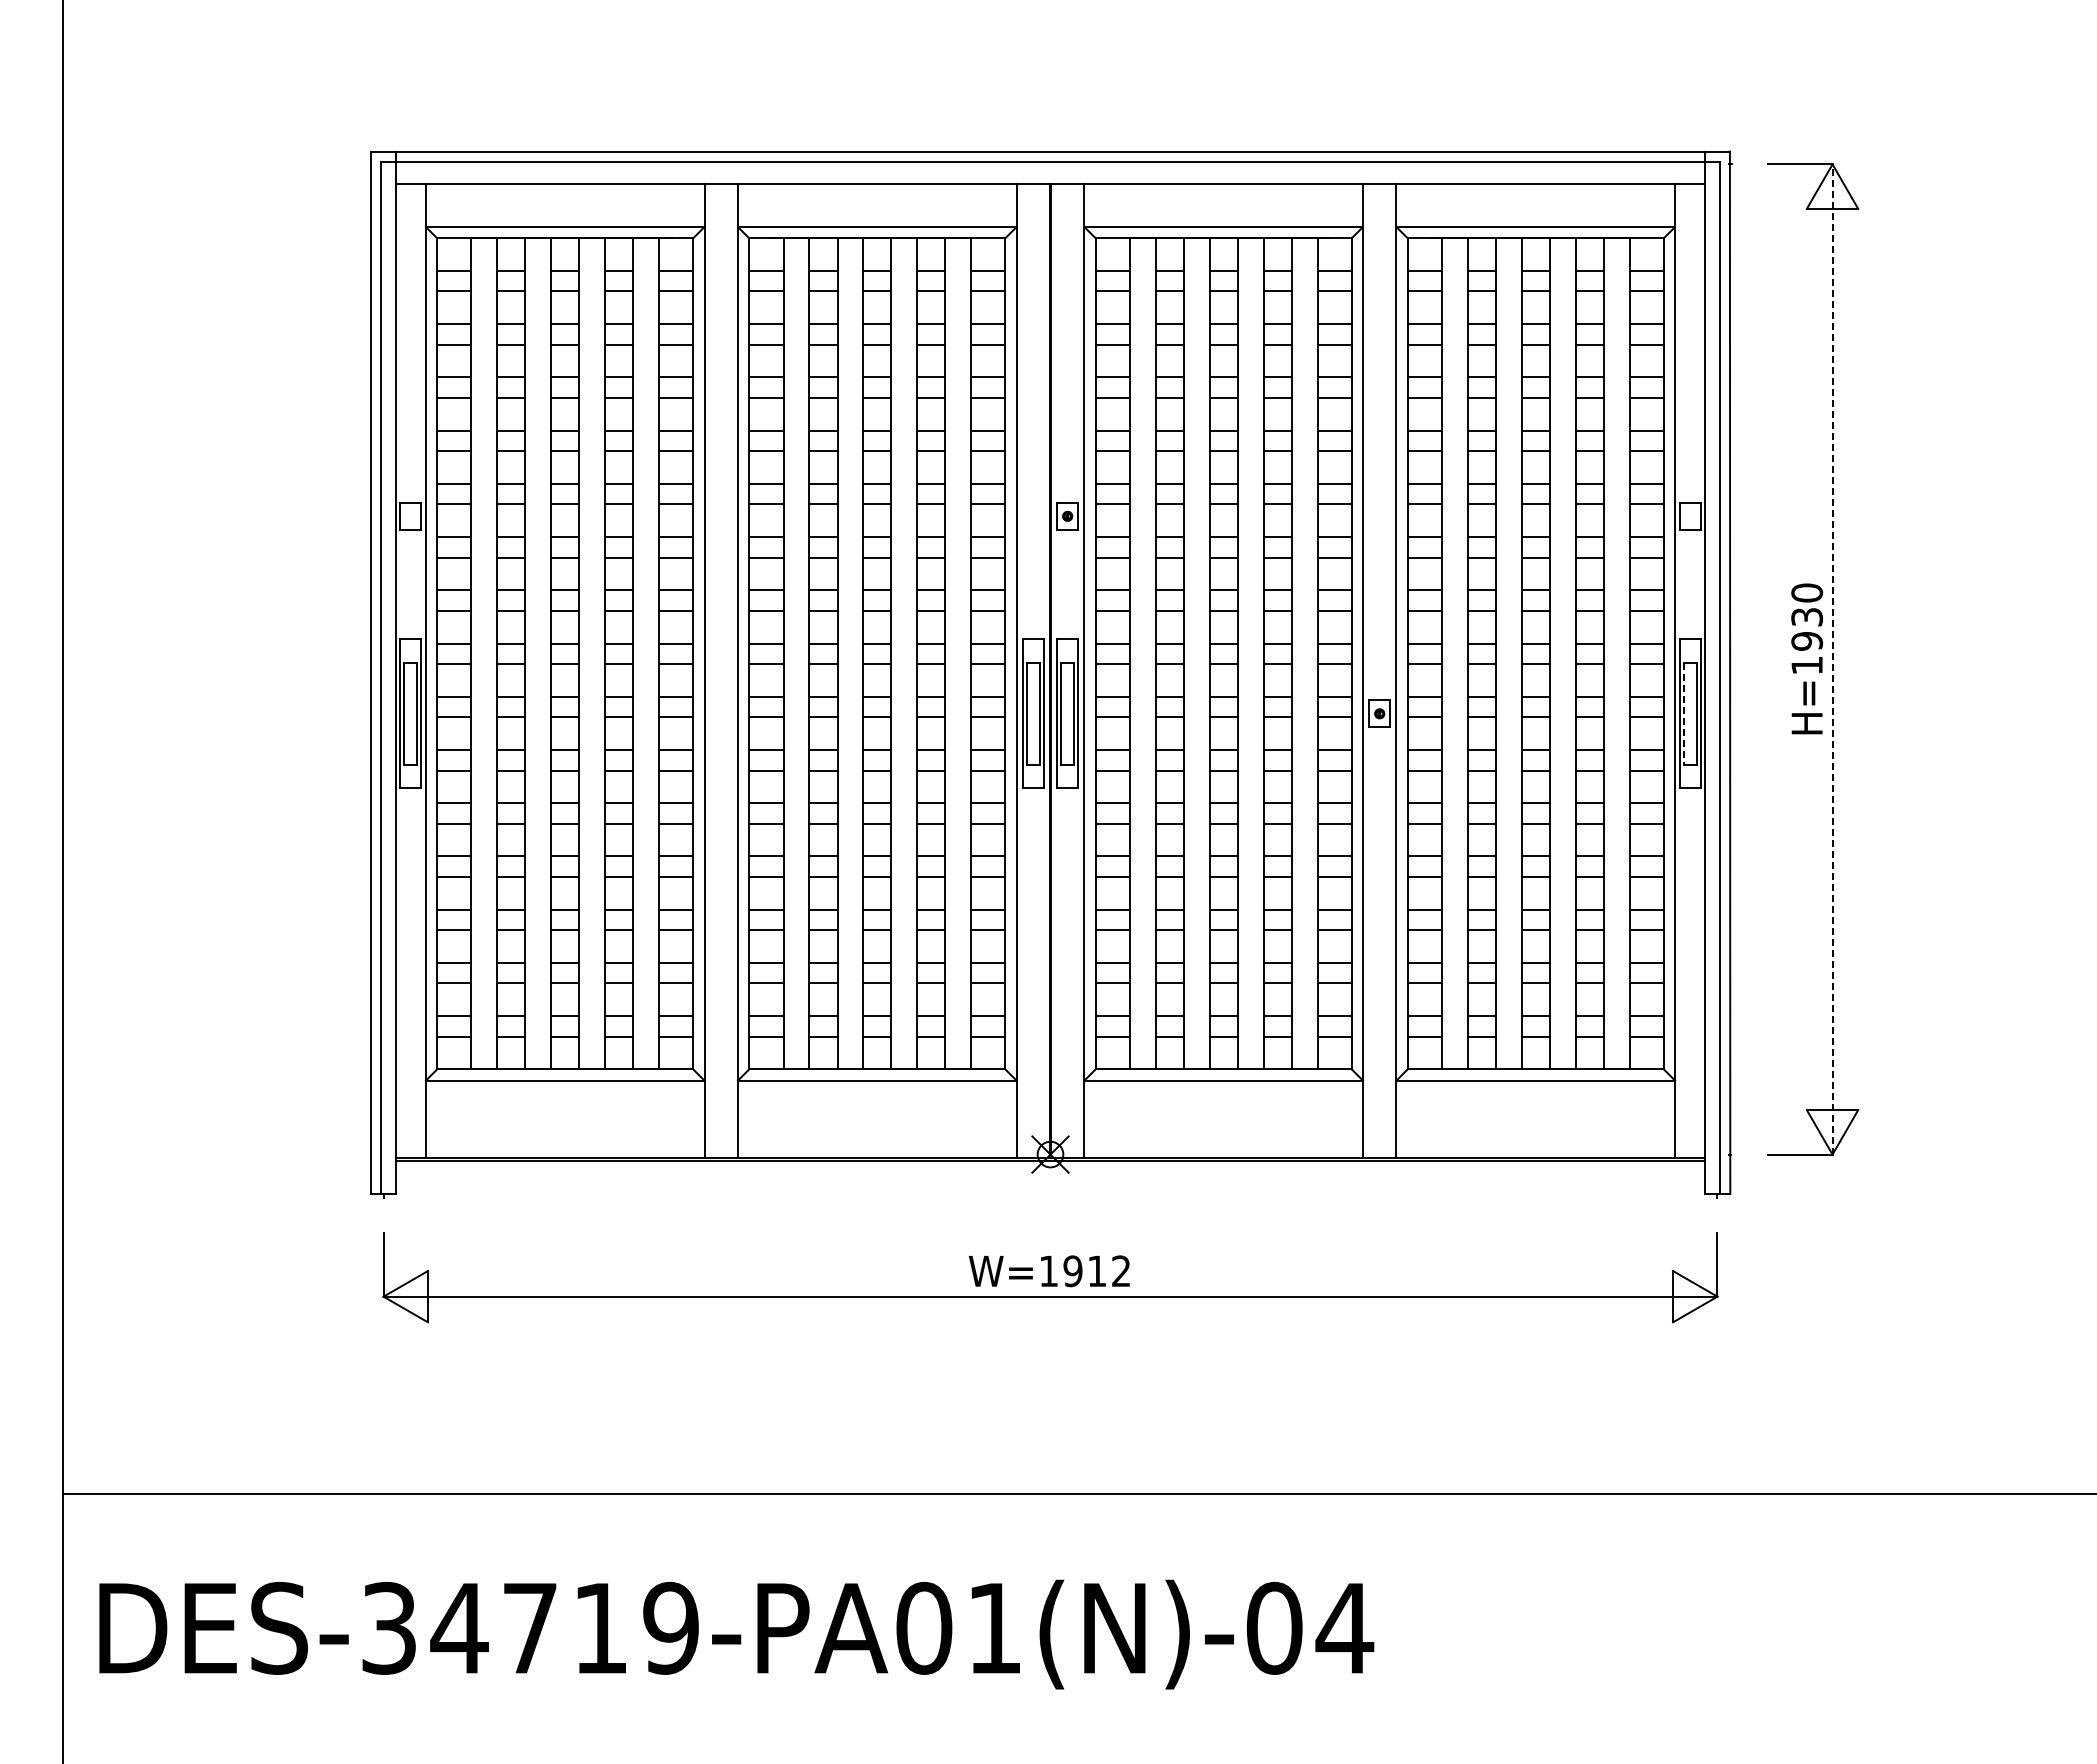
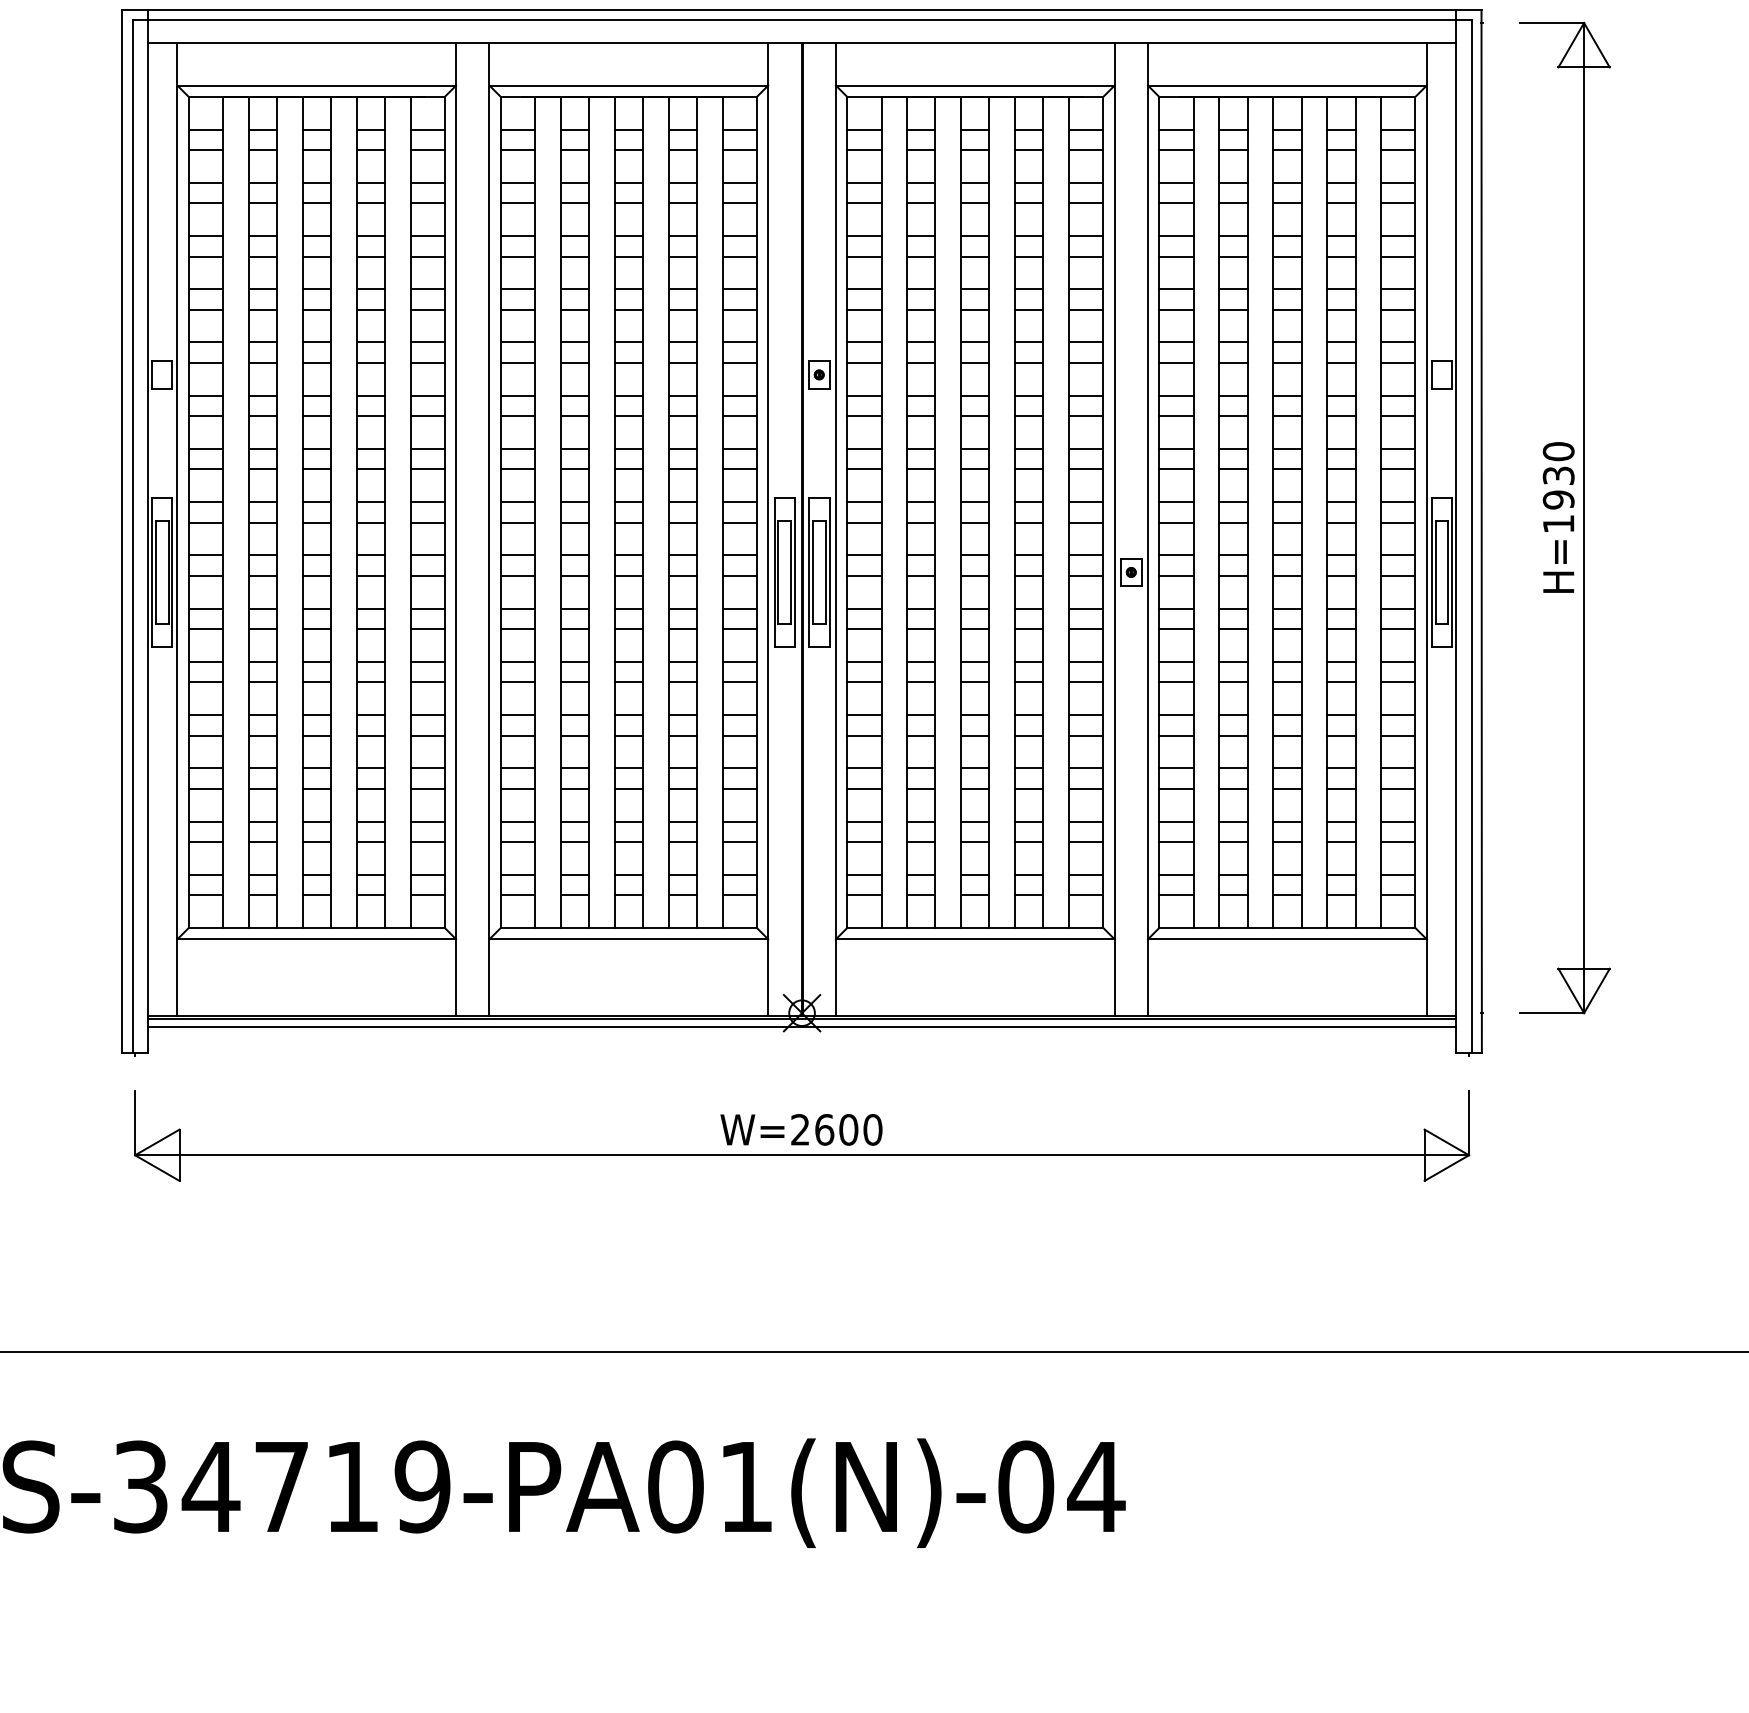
line: (1832, 658) -> (1584, 517), dashed -> solid
line: (1684, 714) -> (1436, 573), dashed -> solid
line: (1050, 1168) -> (802, 1027), added
text: (1084, 1271) -> (836, 1130), W=1912 -> W=2600

